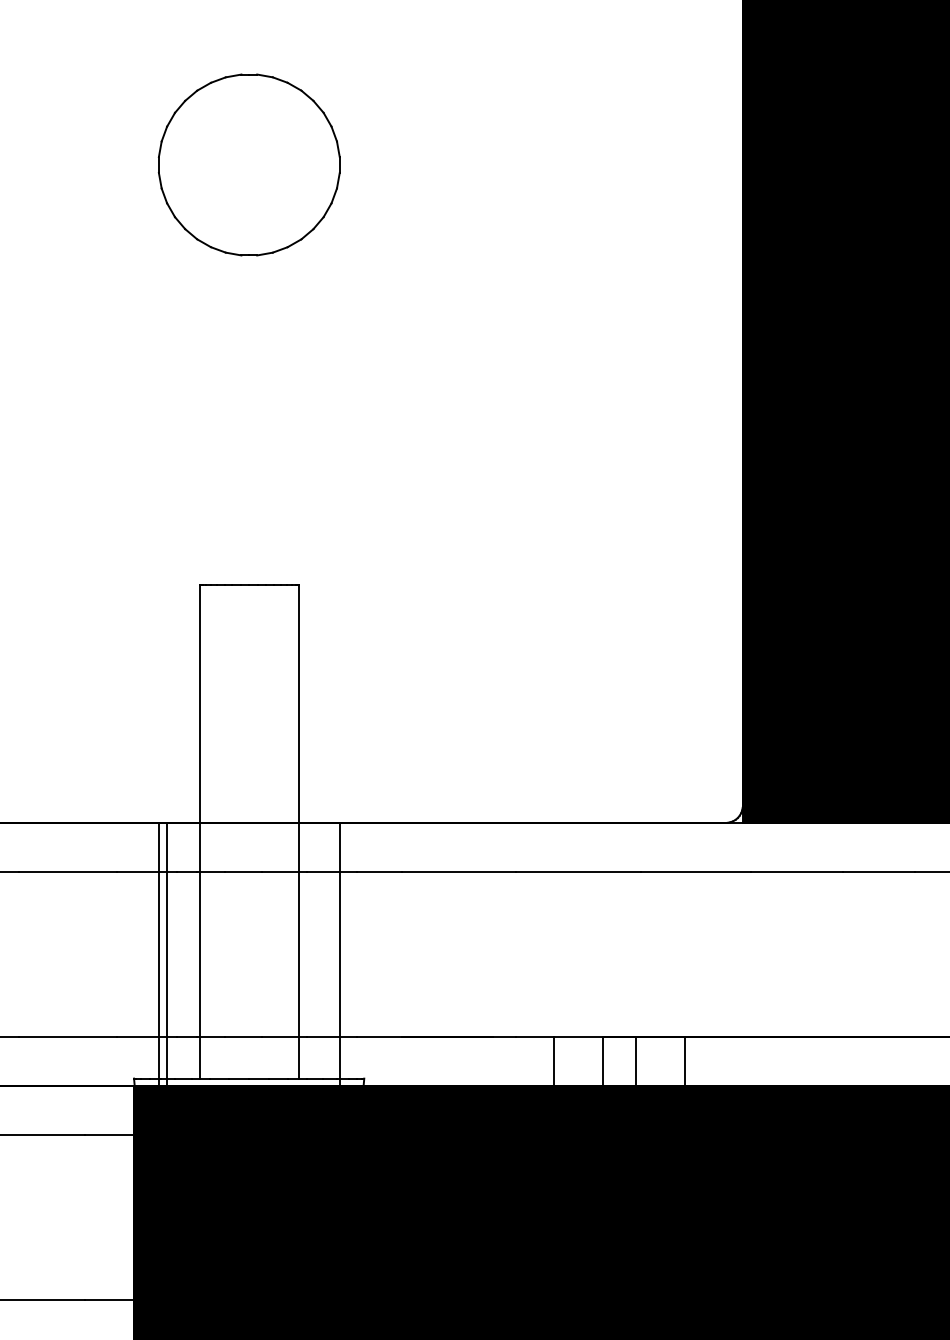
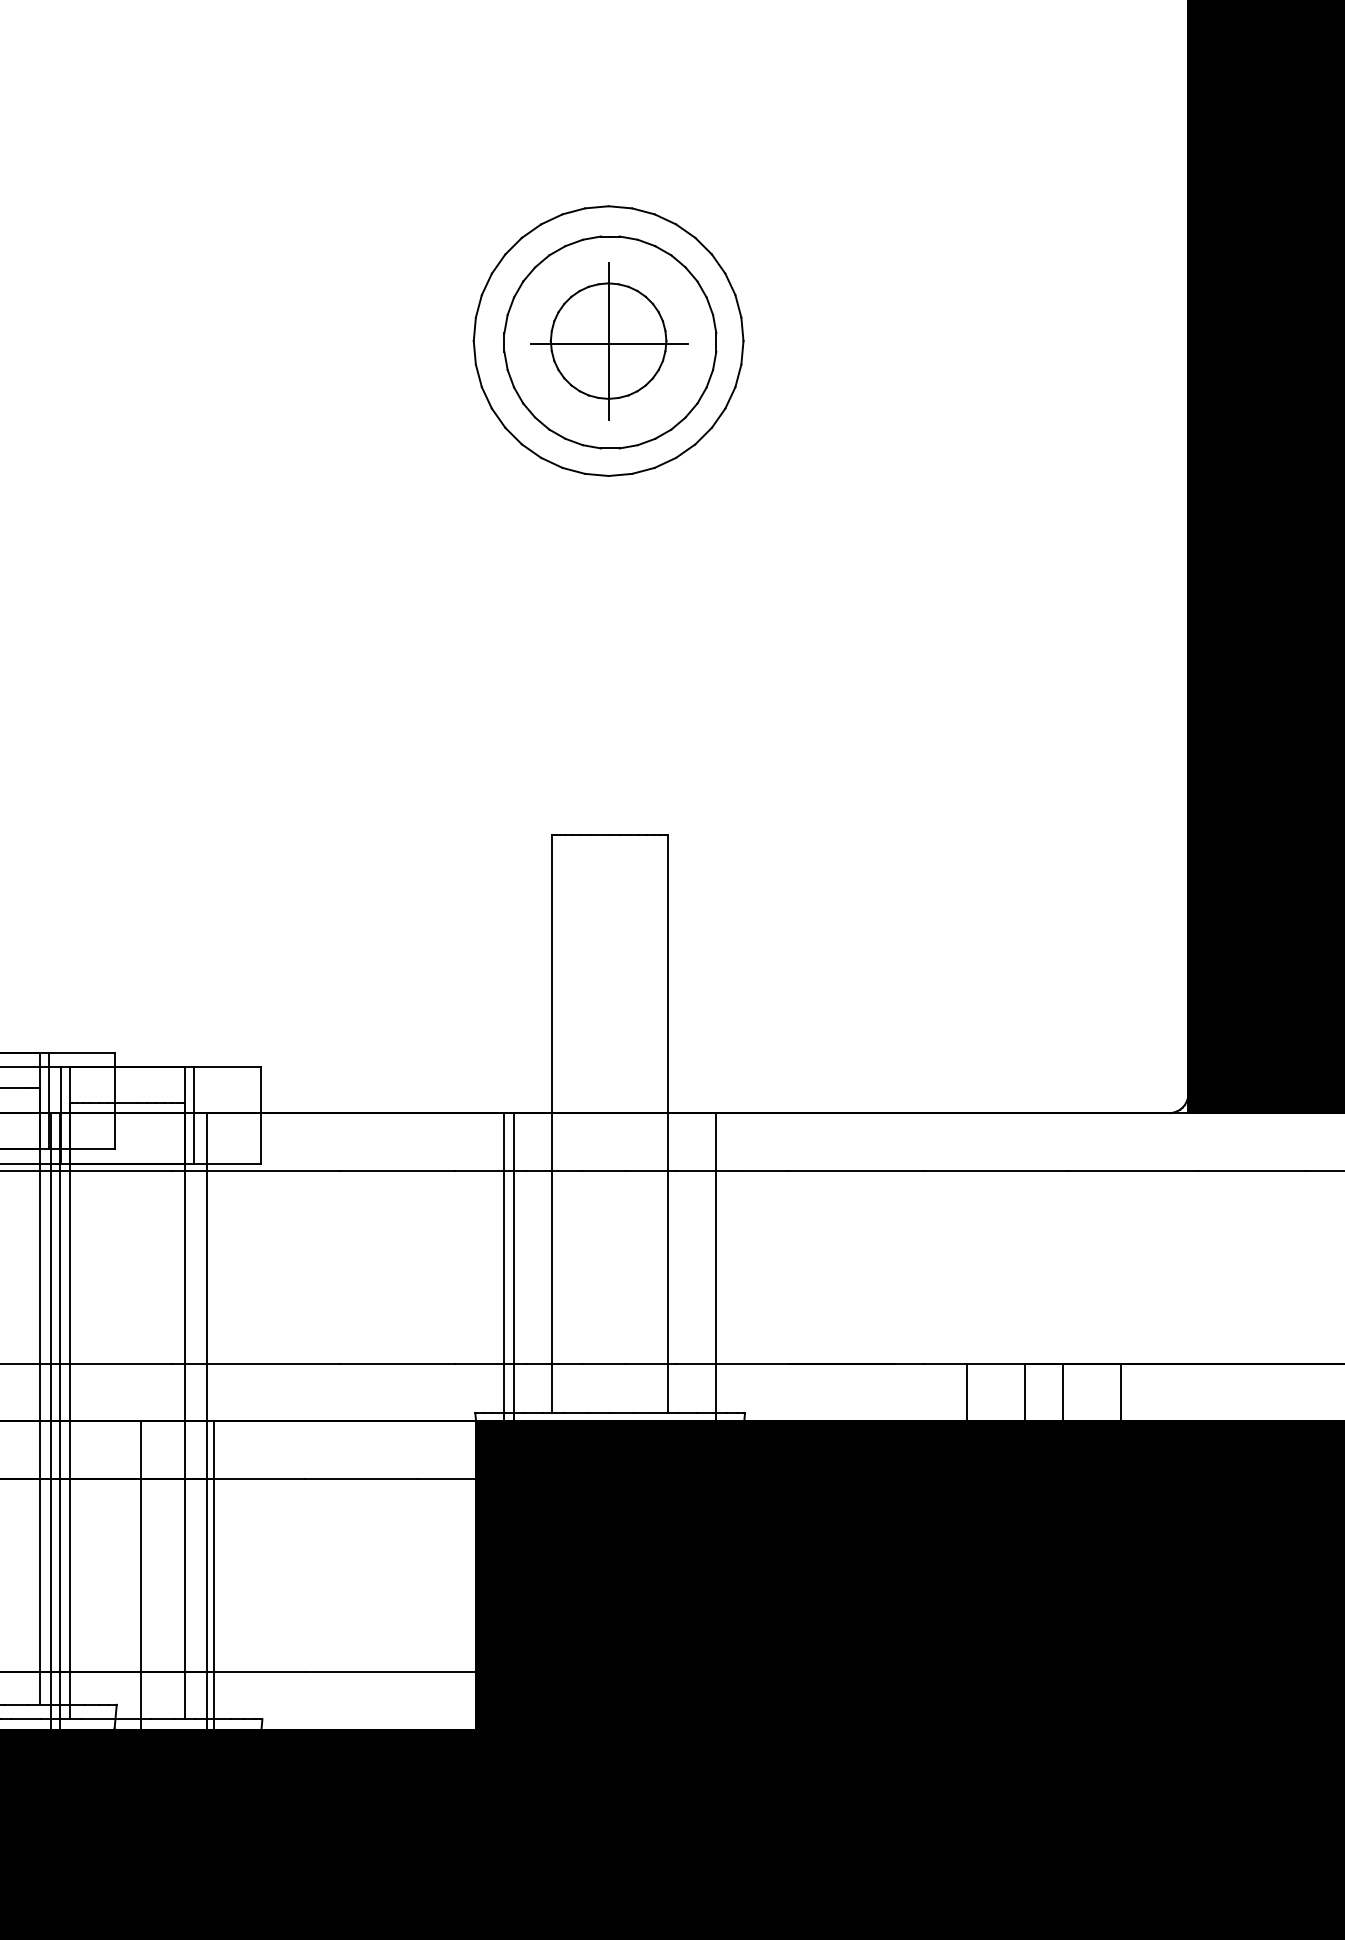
part: (247, 163) -> (608, 340), added

